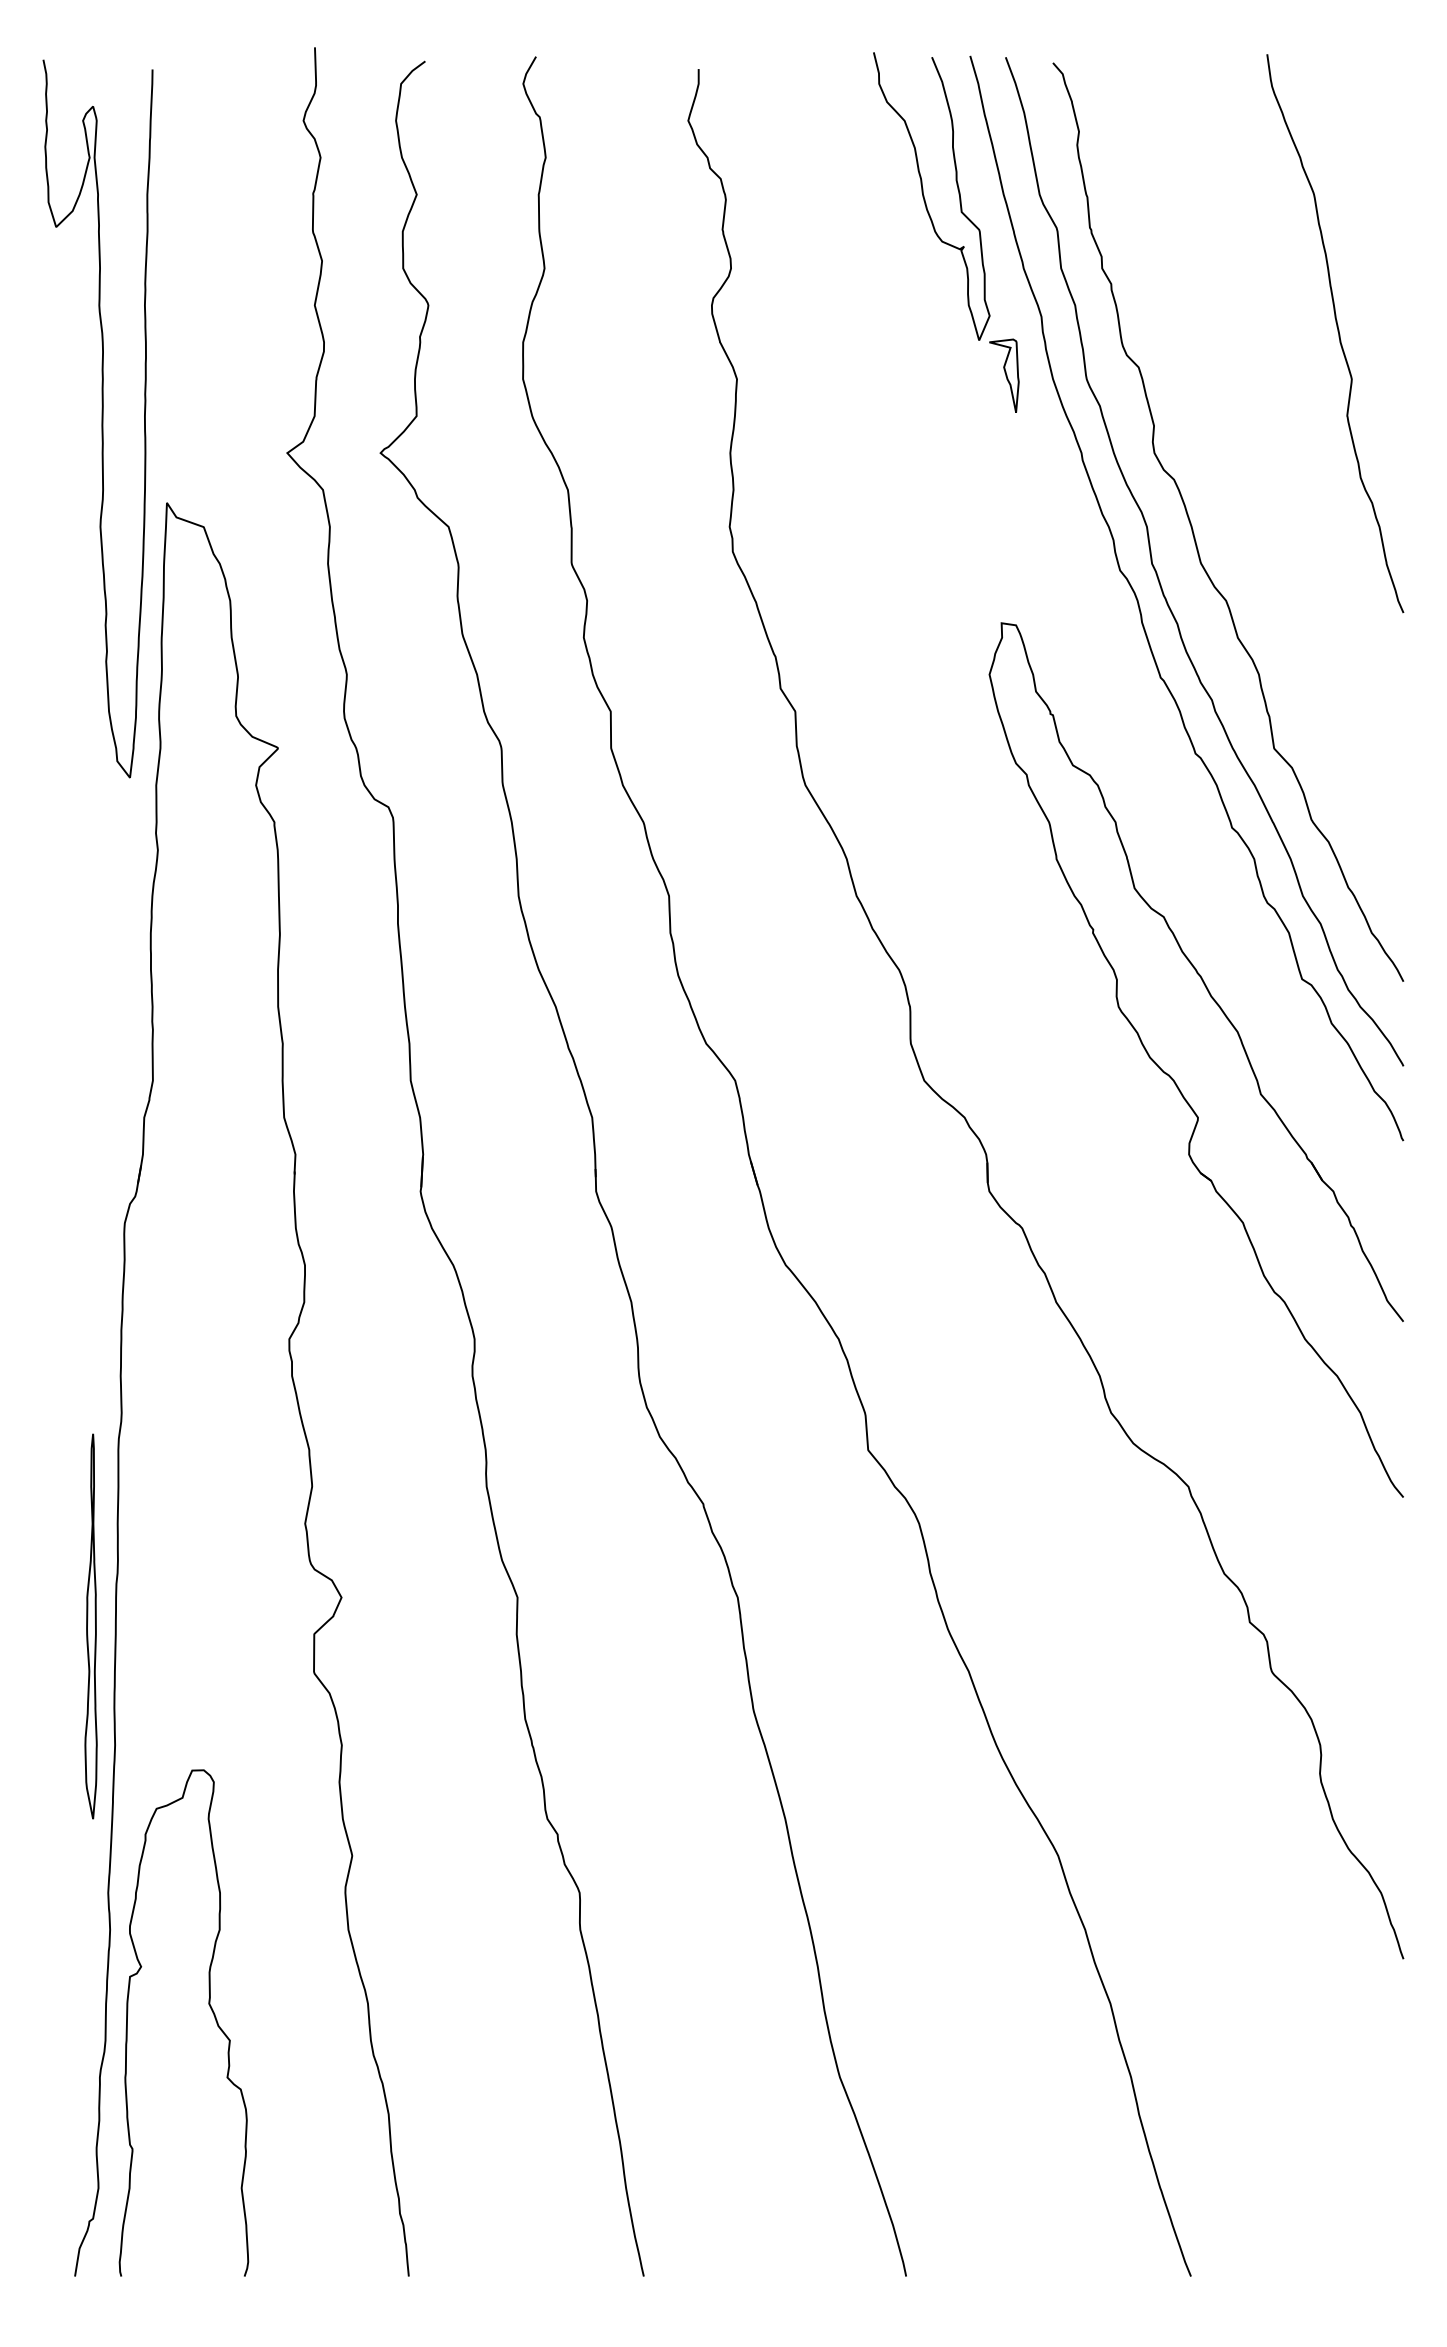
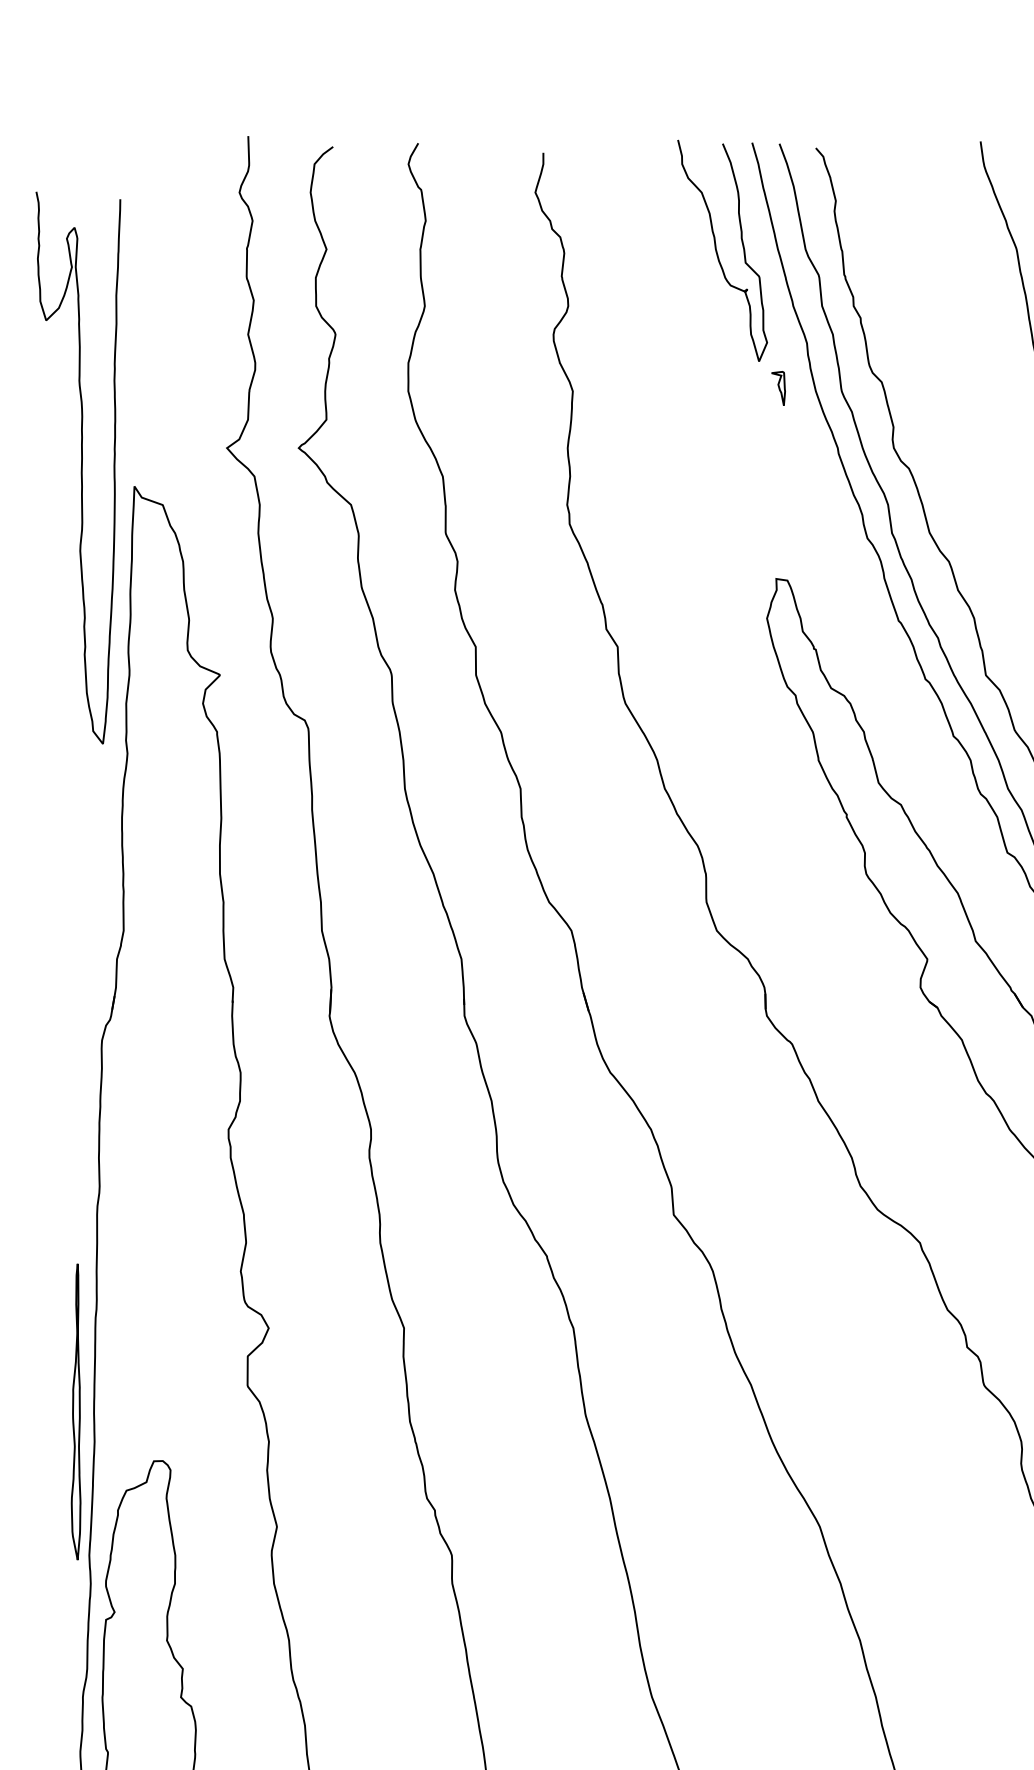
part: (1004, 375) -> (778, 388), size x0.6
curve: (101, 418) -> (81, 467), moved
part: (90, 1626) -> (75, 1411), moved

